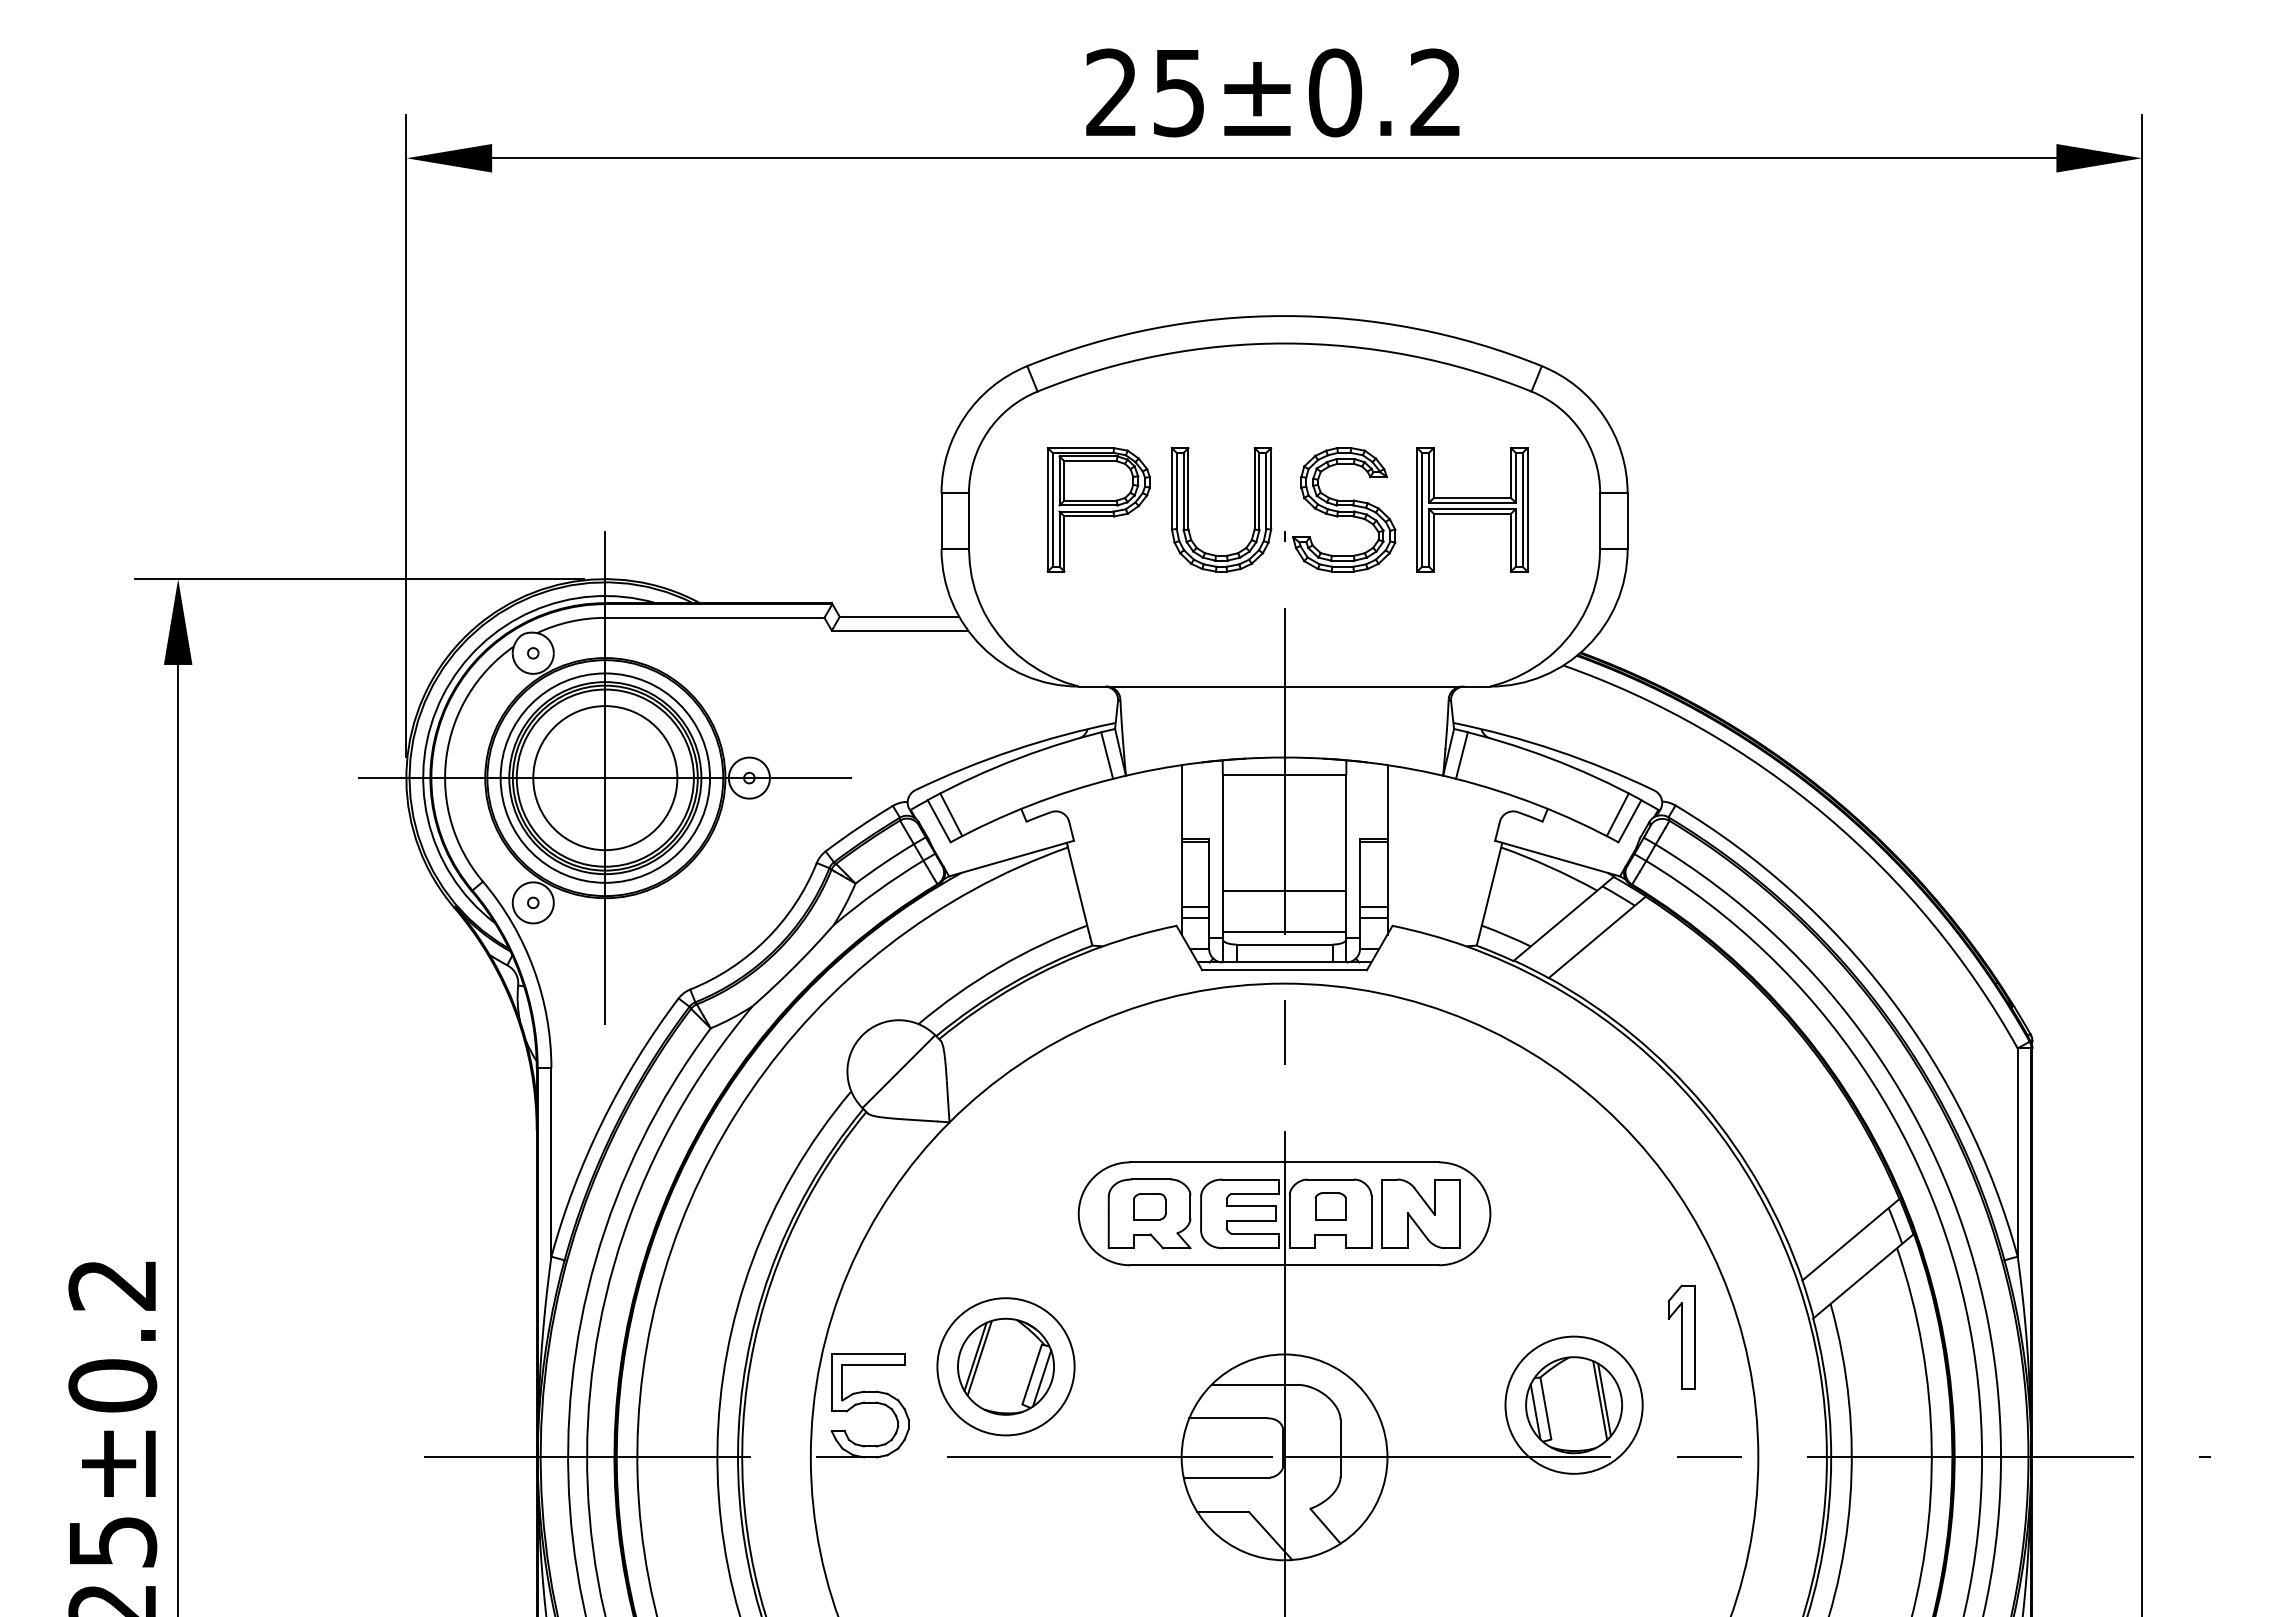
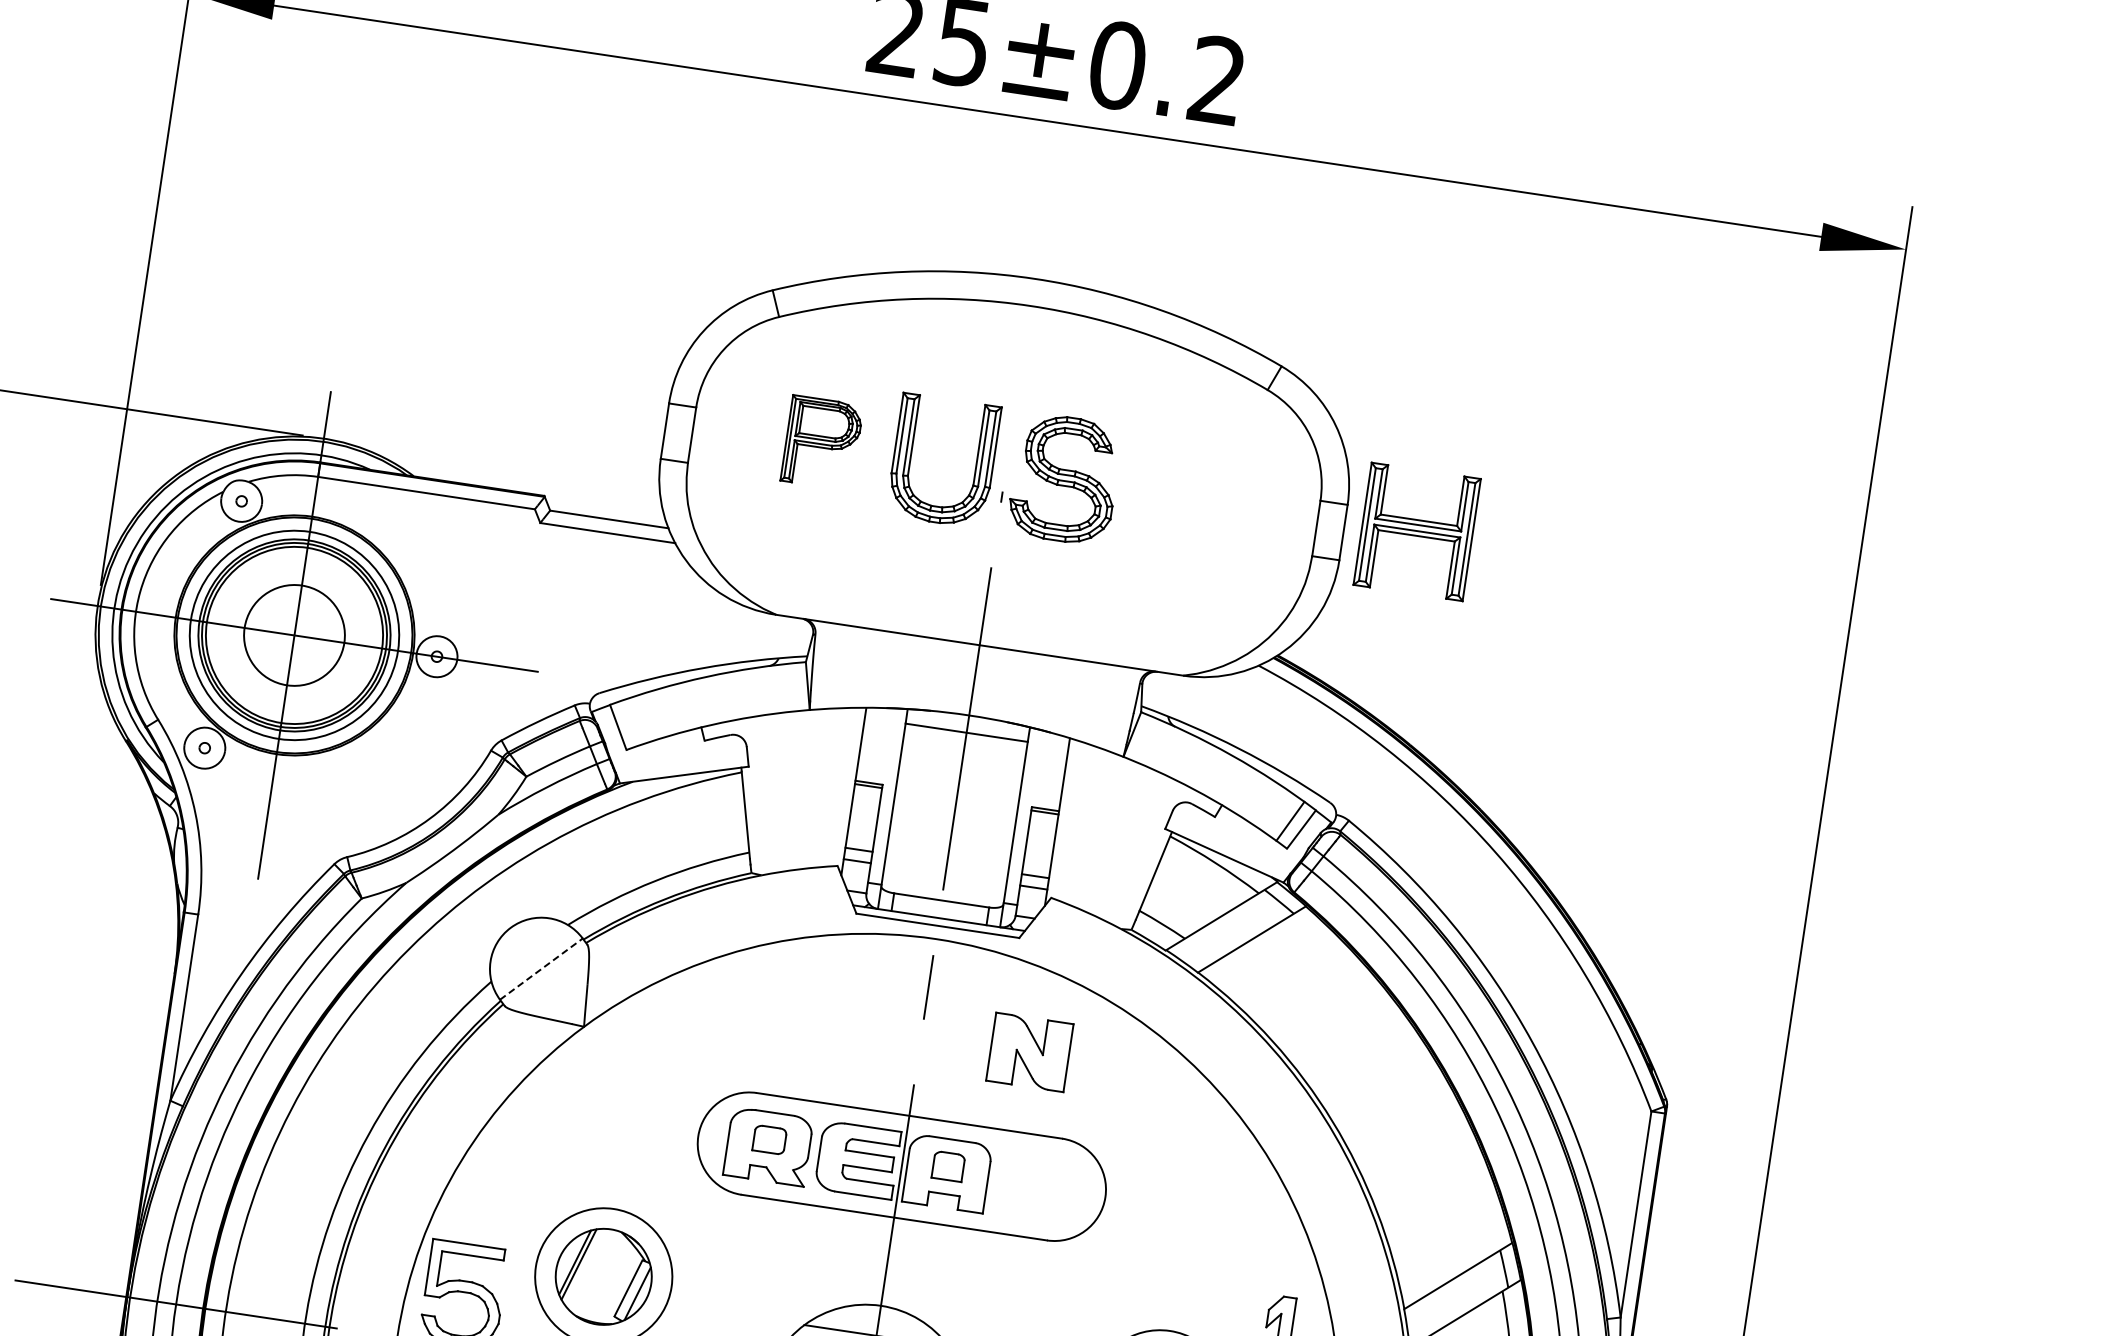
part: (1098, 509) -> (821, 442), size x0.7
part: (1472, 509) -> (1417, 531), moved
line: (1107, 755) -> (794, 687), removed
line: (1461, 755) -> (1144, 739), removed
circle: (605, 778) -> (294, 635), size x0.7
line: (951, 814) -> (631, 722), removed
line: (1284, 890) -> (949, 846), removed
line: (1284, 931) -> (943, 887), removed
line: (899, 1071) -> (542, 969), solid -> dashed
part: (1420, 1213) -> (1029, 1051), moved

